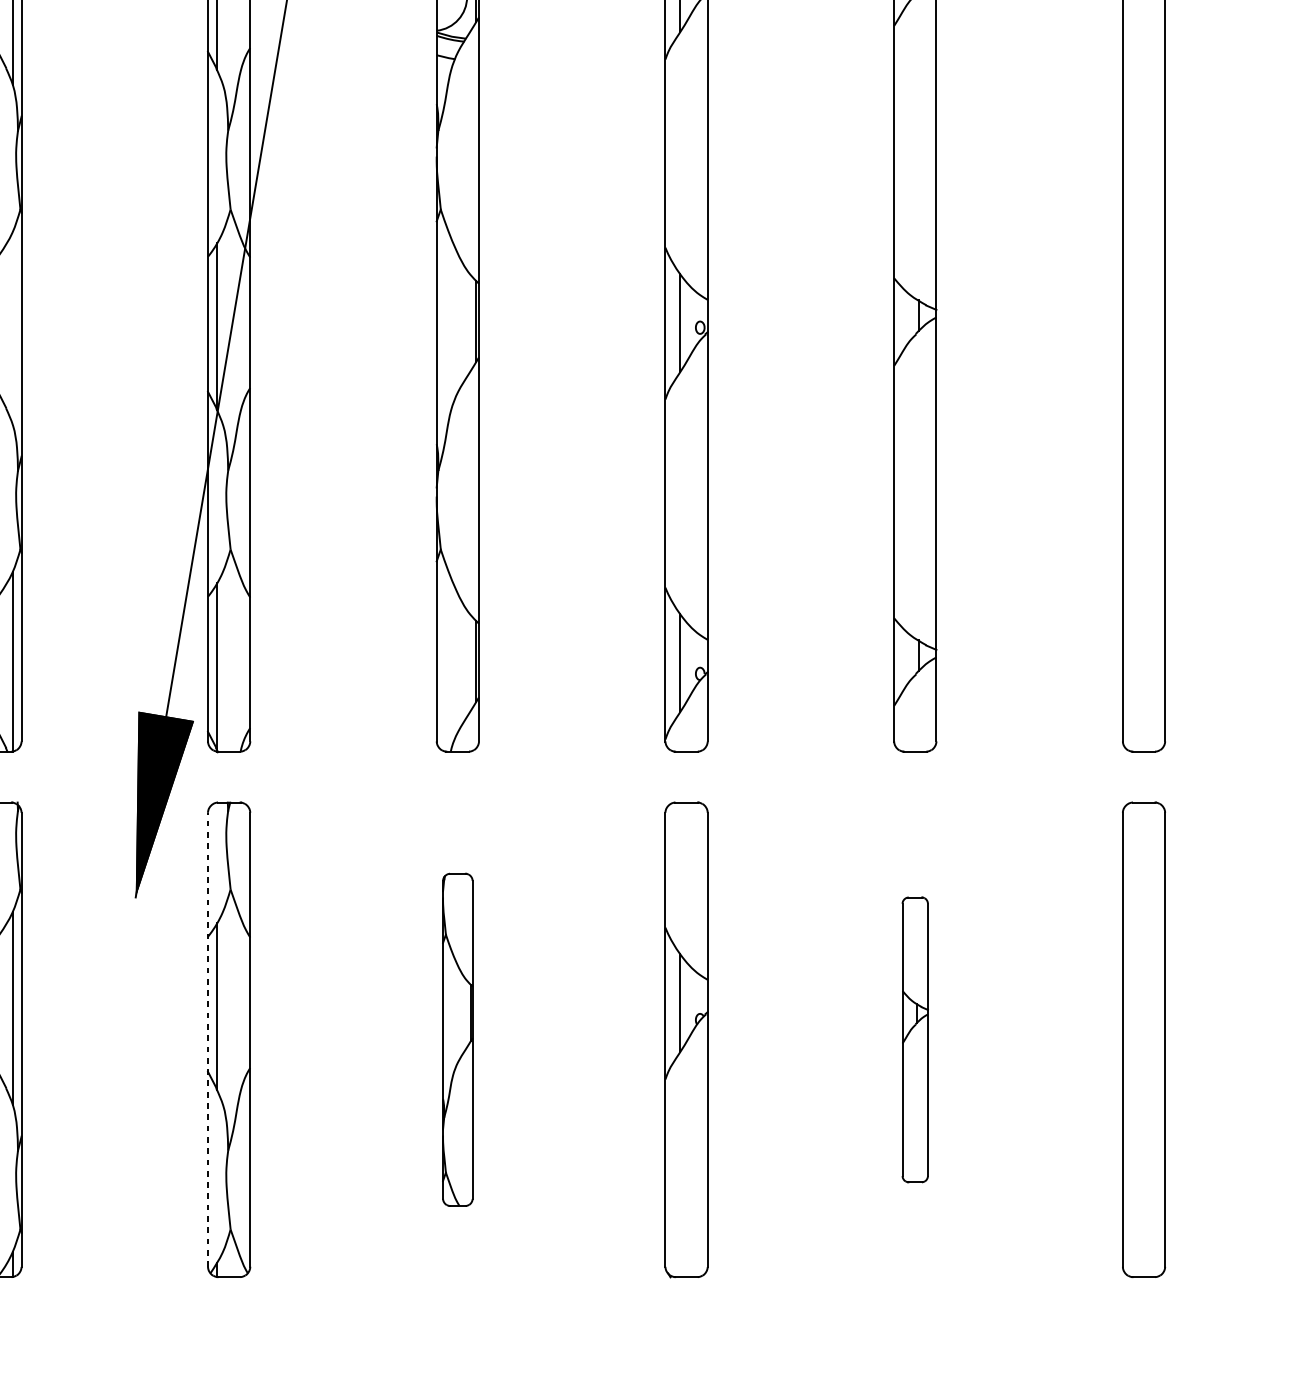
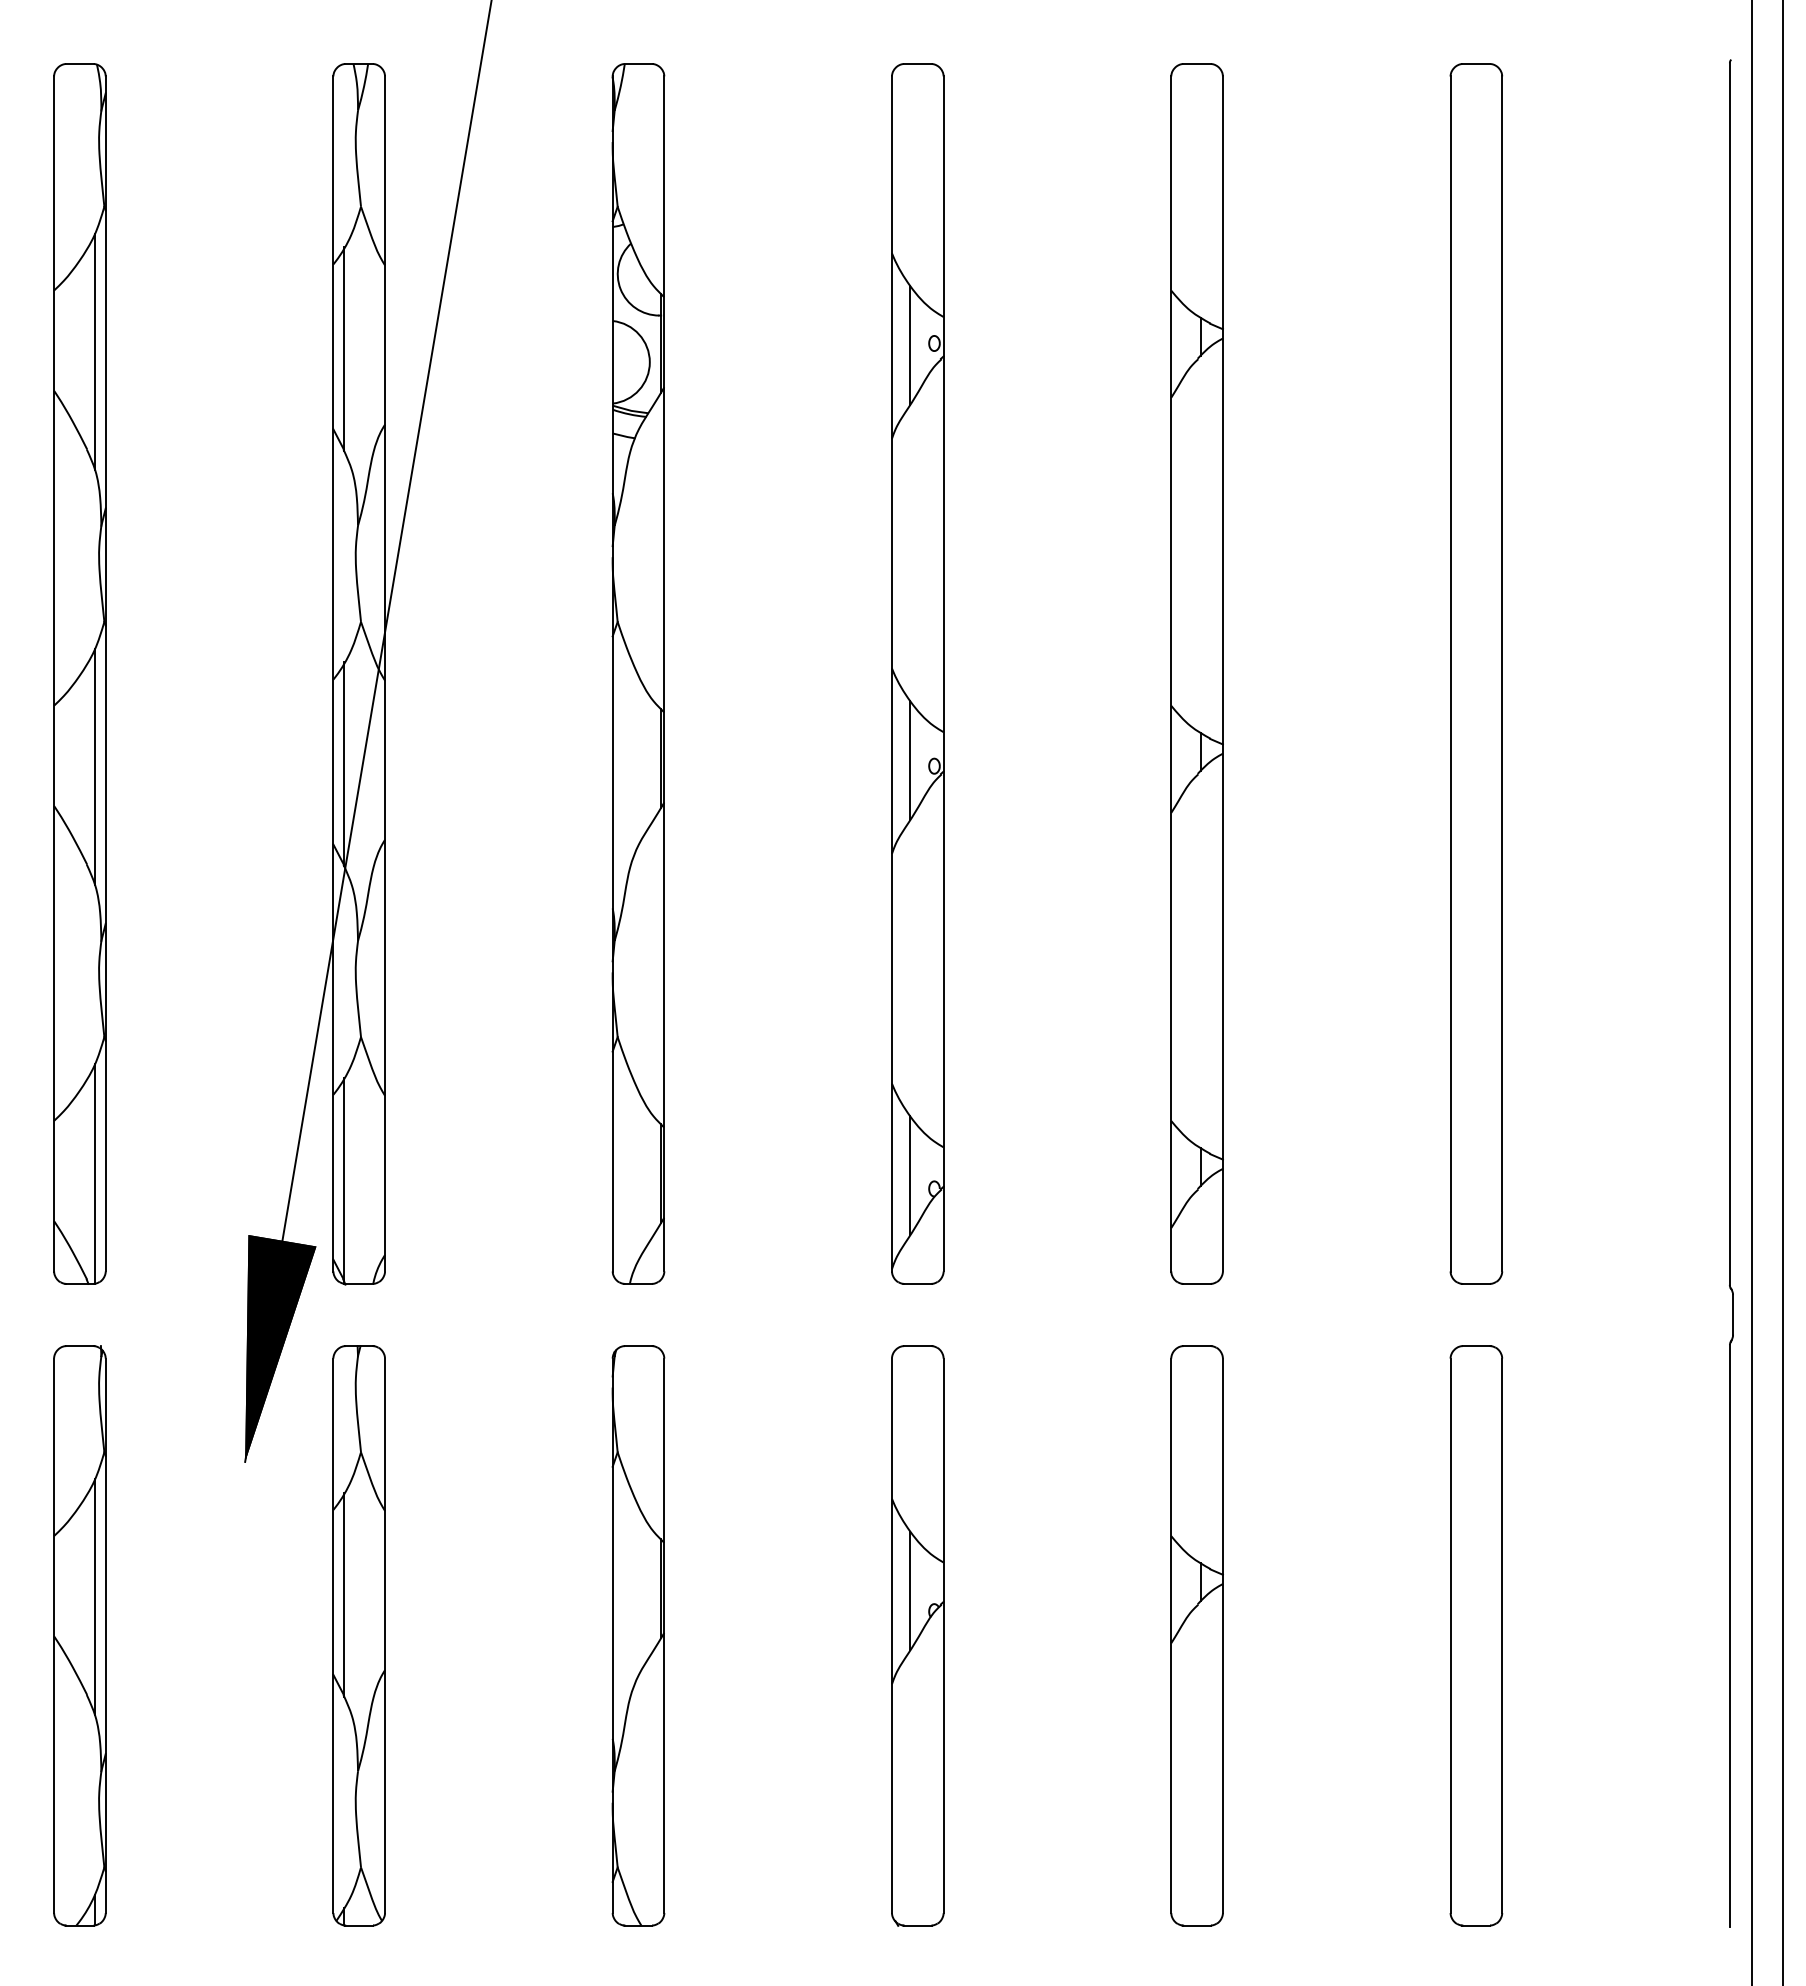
line: (13, 327) -> (95, 766), added
line: (208, 1039) -> (333, 1635), dashed -> solid
part: (457, 1039) -> (638, 1635), size x1.43
part: (914, 1039) -> (1196, 1635), size x1.67

